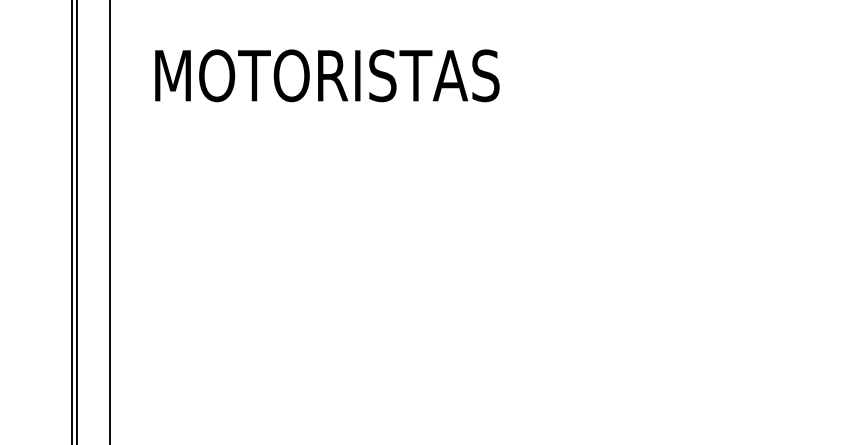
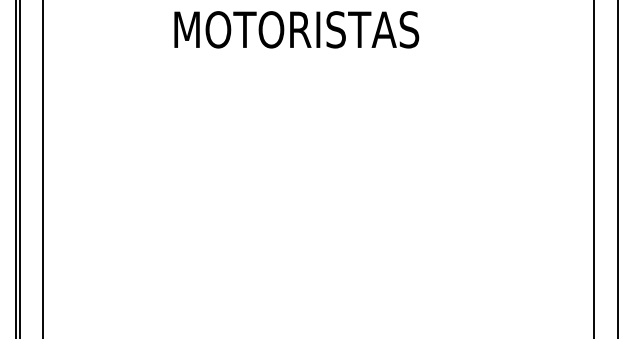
text: (327, 75) -> (296, 29), moved

